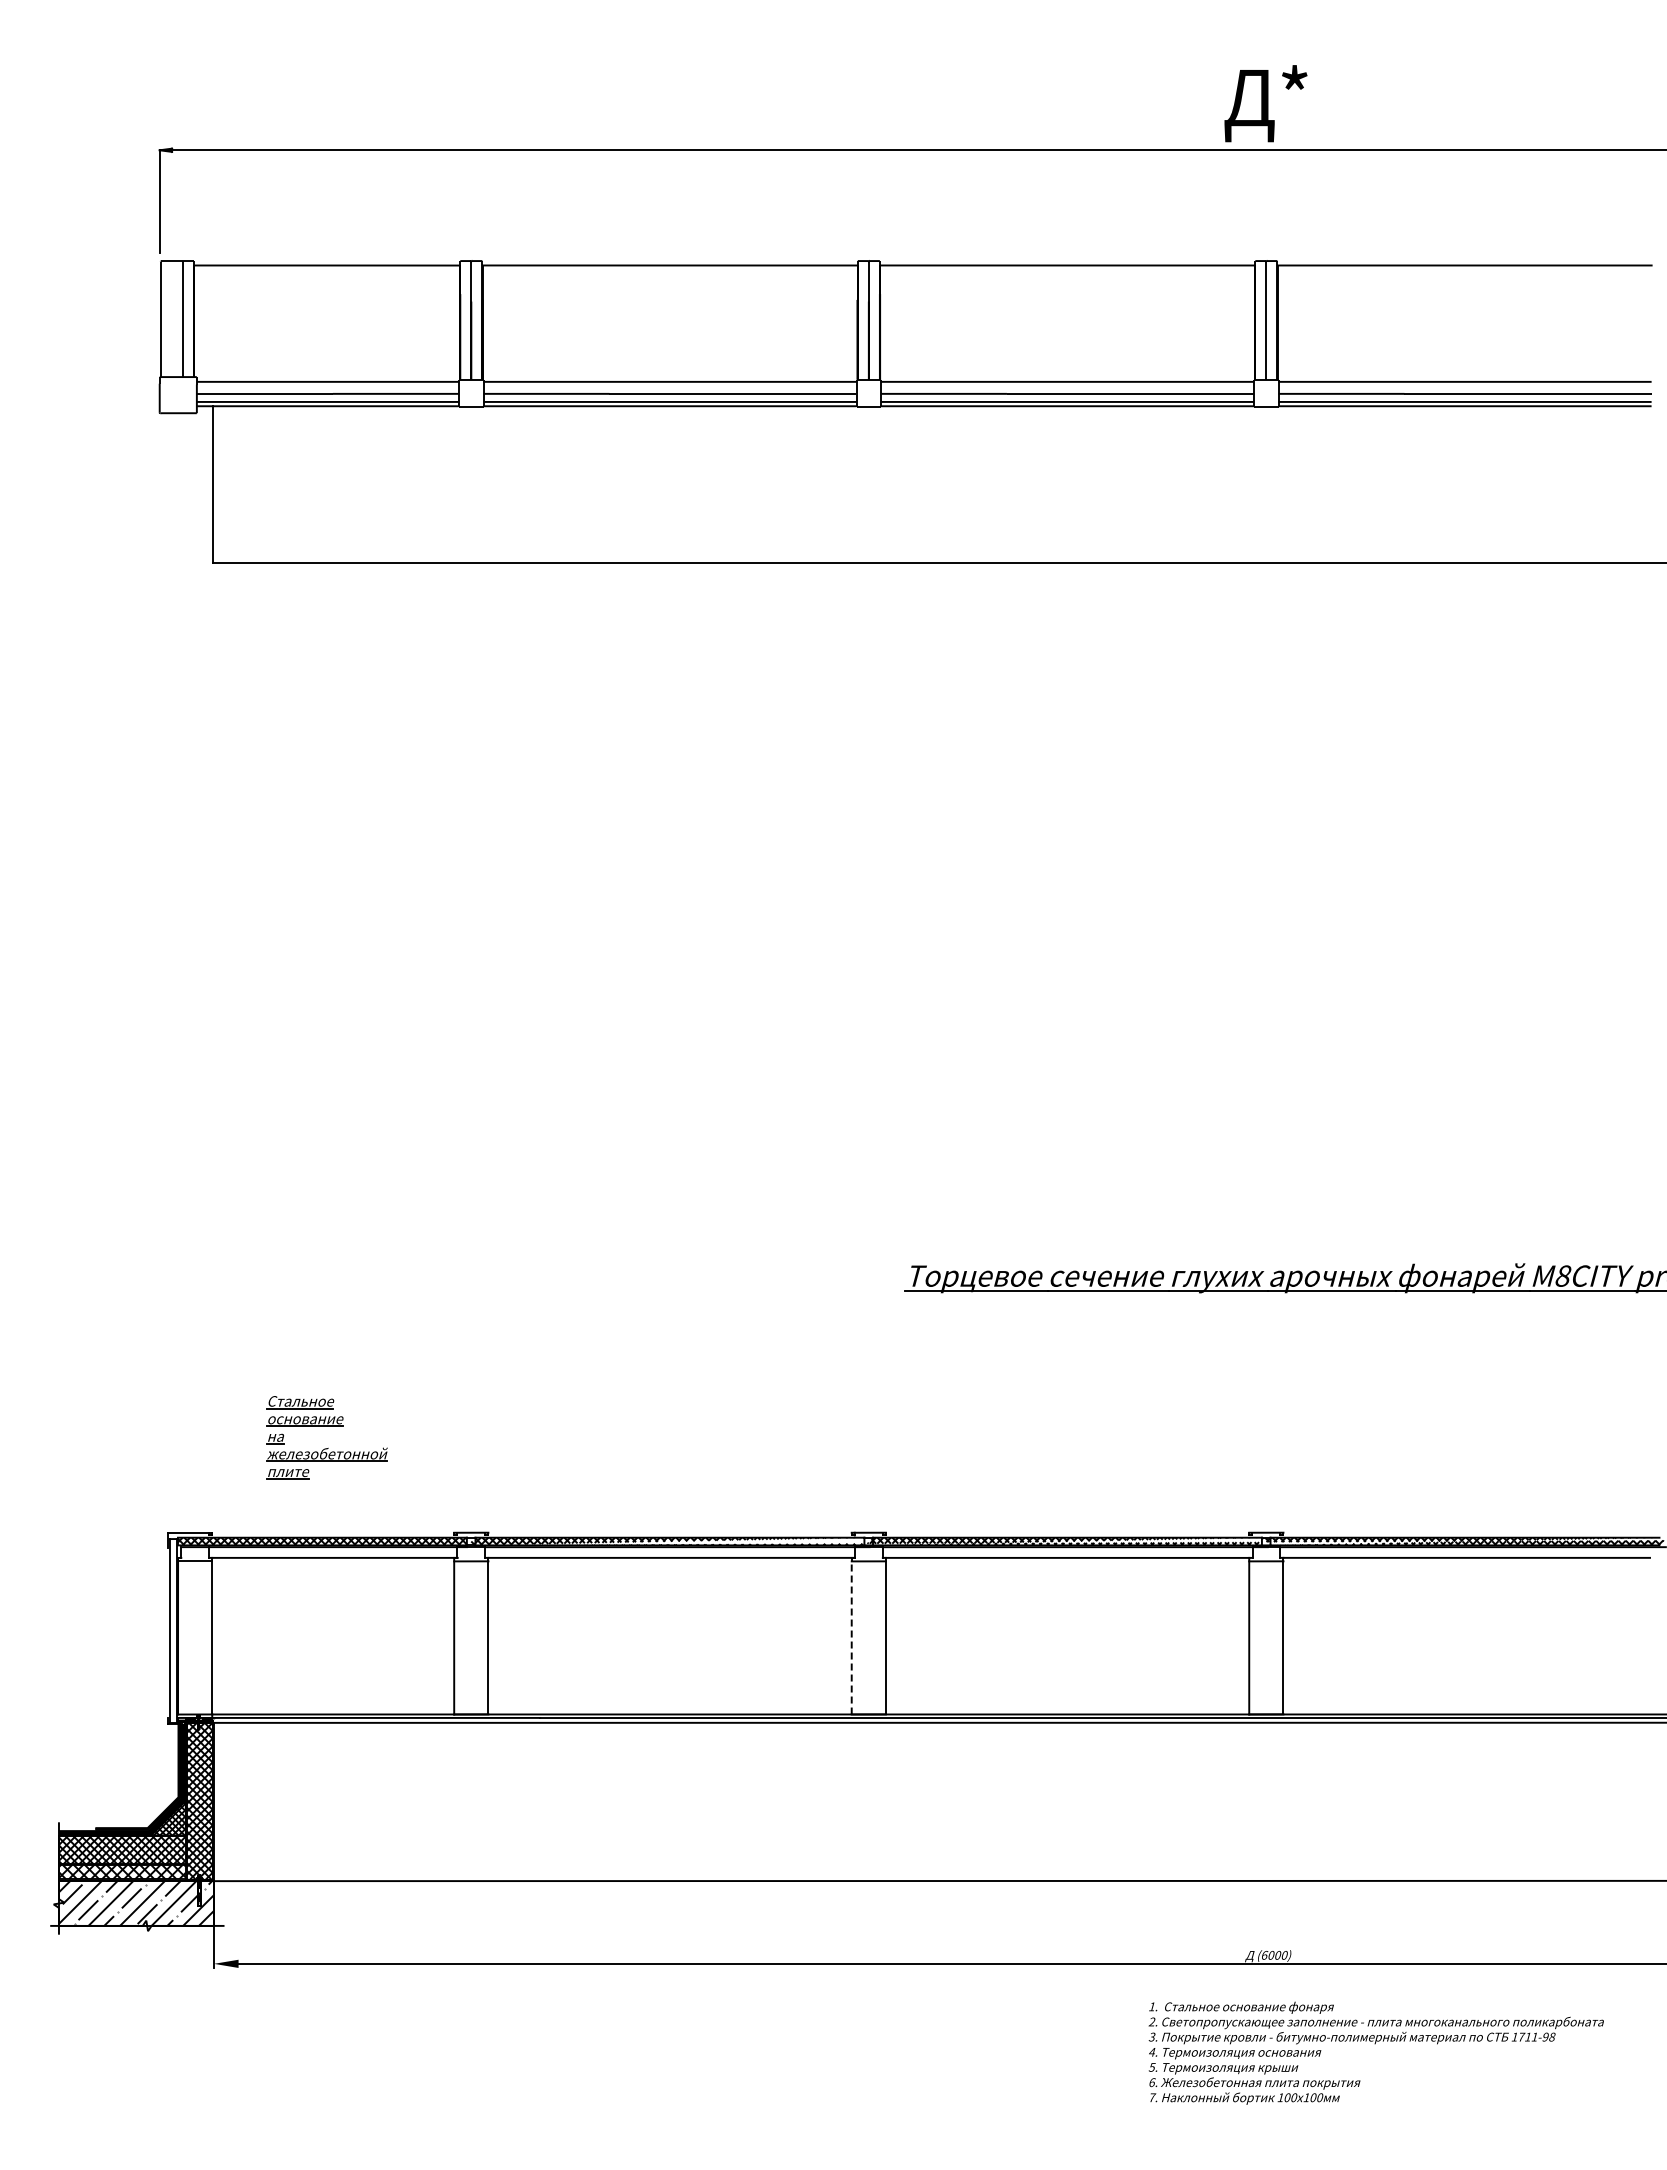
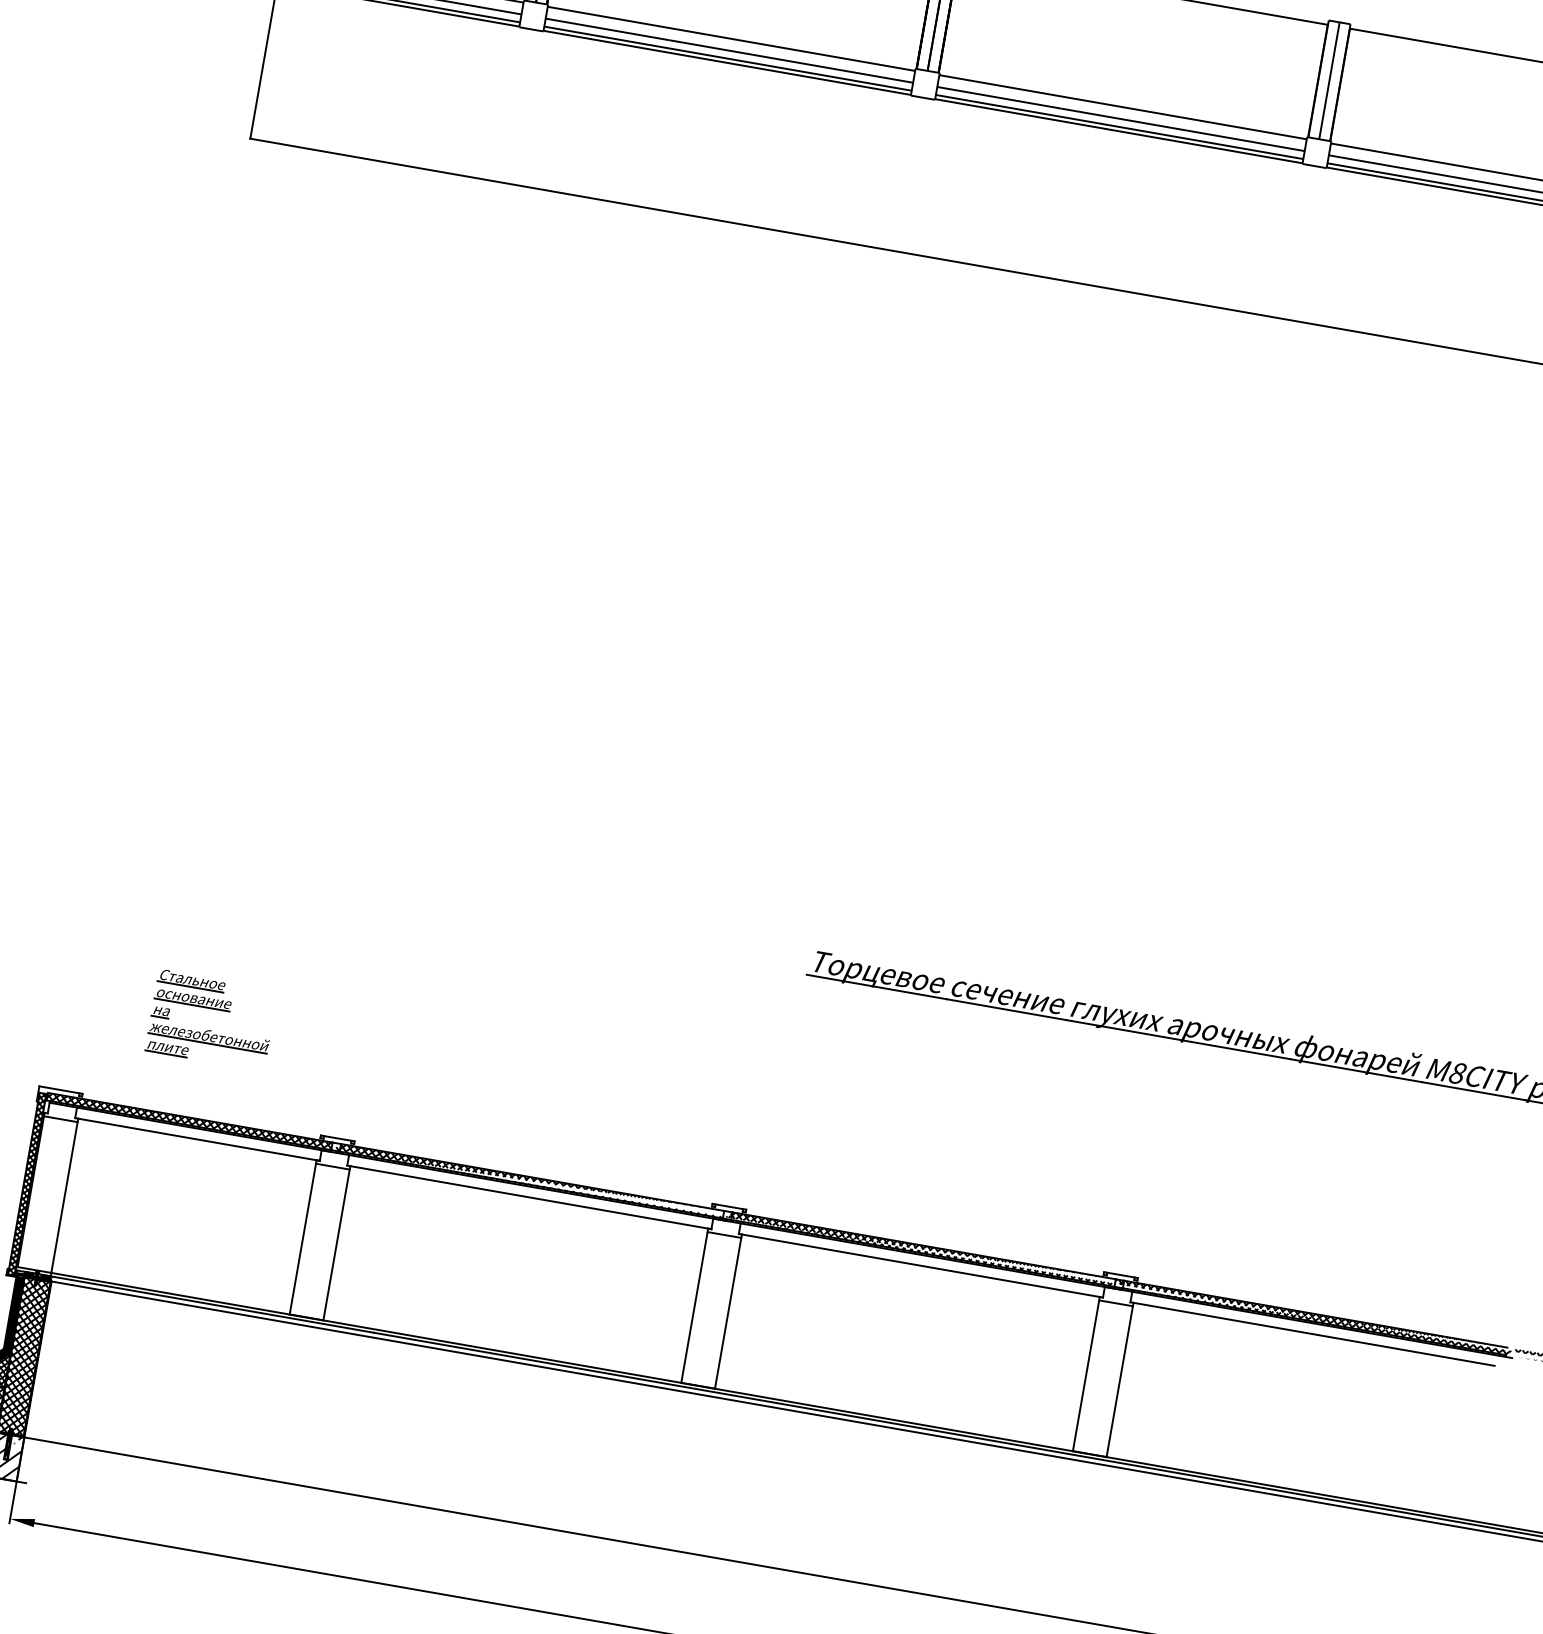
hatch: (172, 1631) -> (26, 1184), added
line: (851, 1635) -> (694, 1305), dashed -> solid

